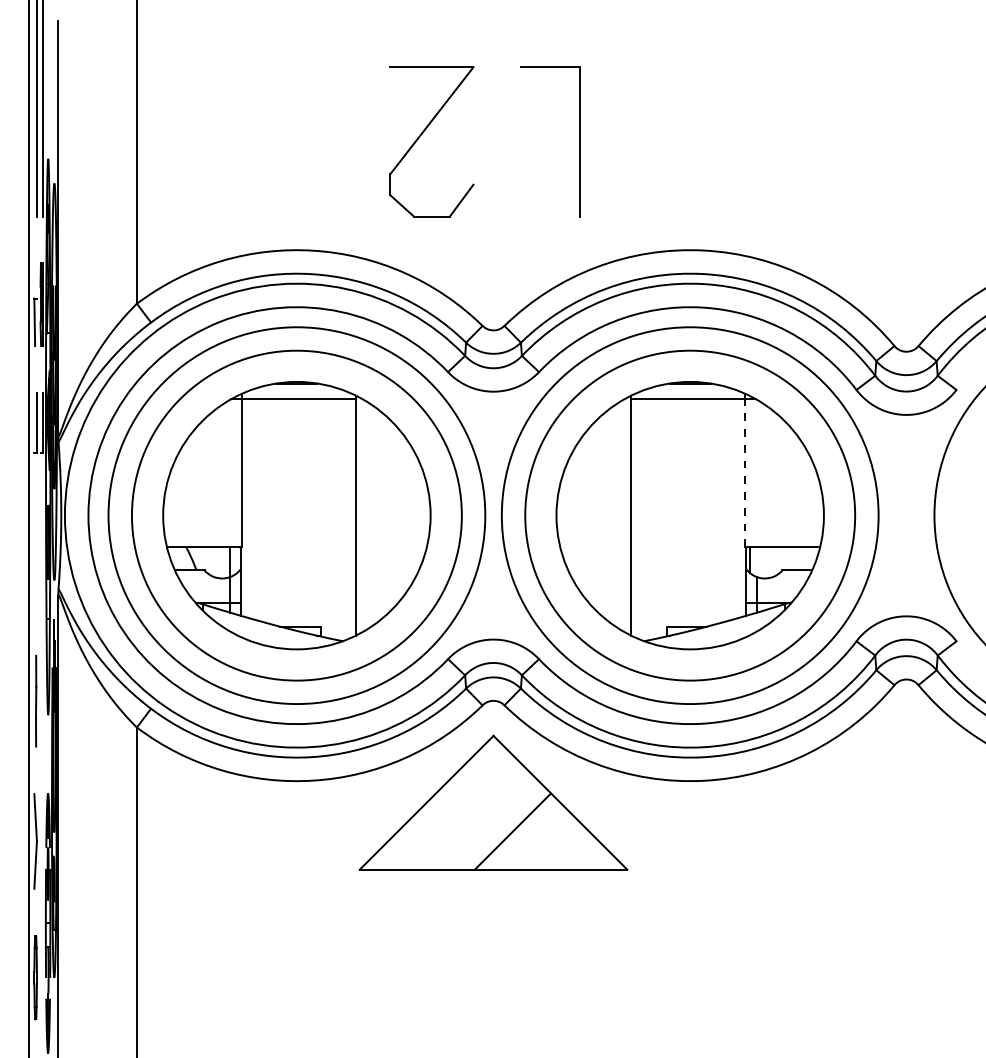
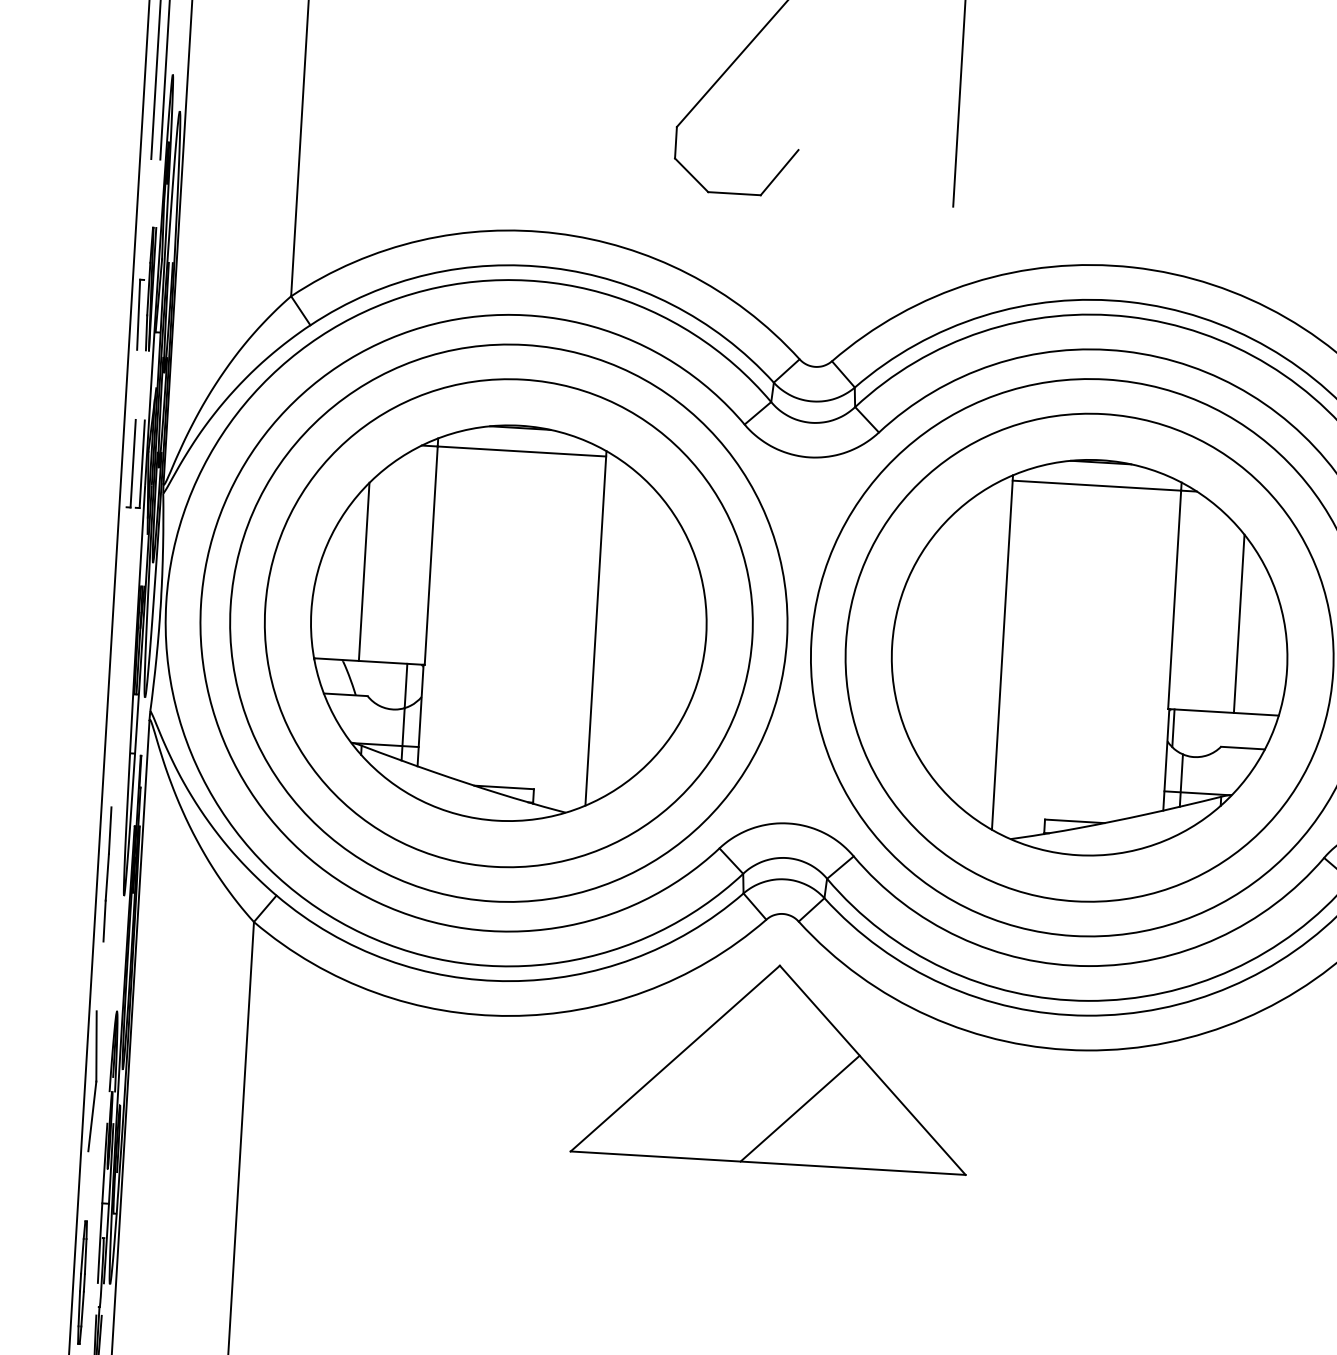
line: (745, 473) -> (1174, 600), dashed -> solid
line: (197, 486) -> (364, 571), added
line: (789, 486) -> (1238, 623), added

